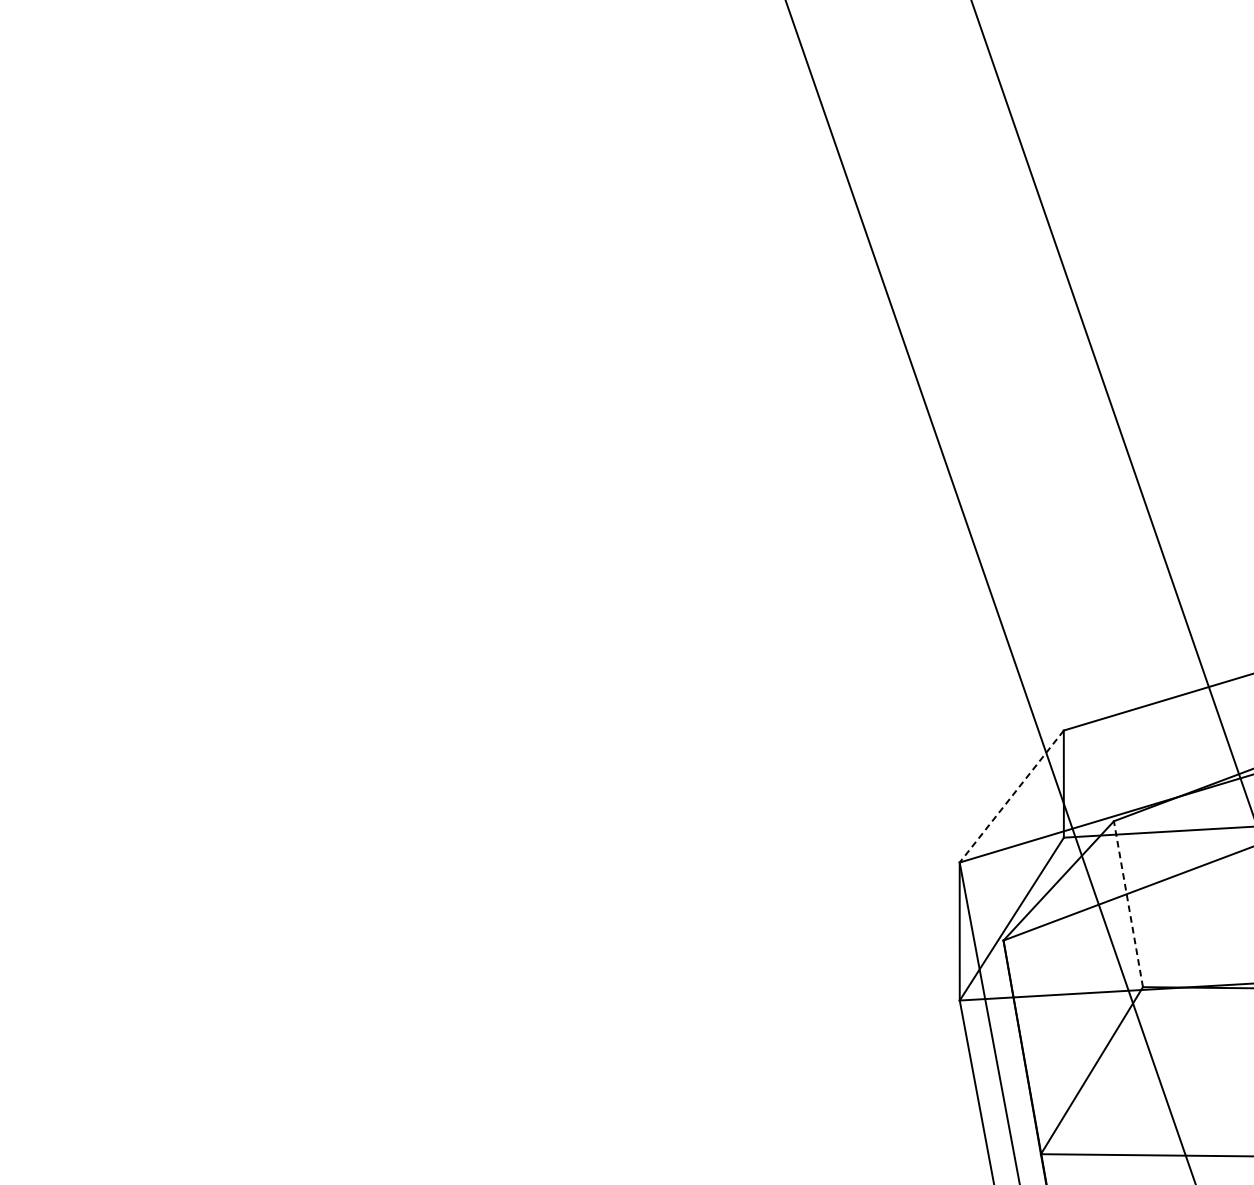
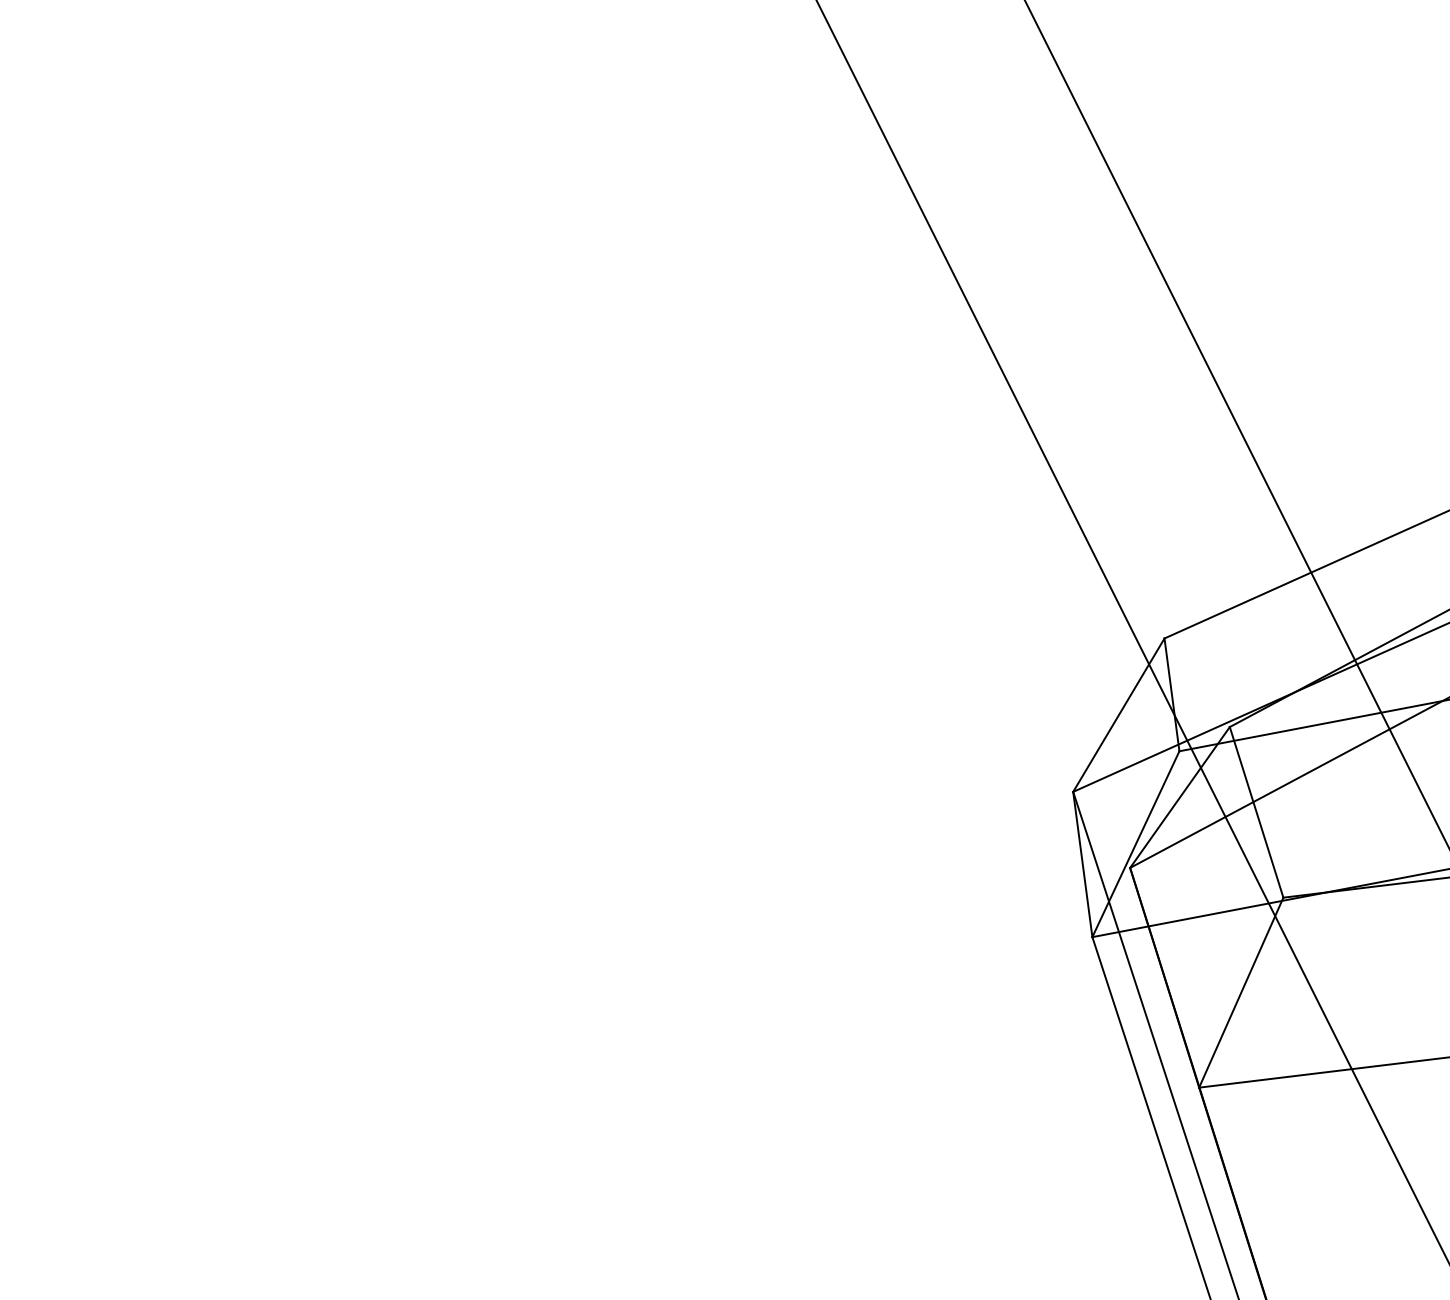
line: (1011, 796) -> (1118, 715), dashed -> solid
line: (1128, 903) -> (1256, 811), dashed -> solid

